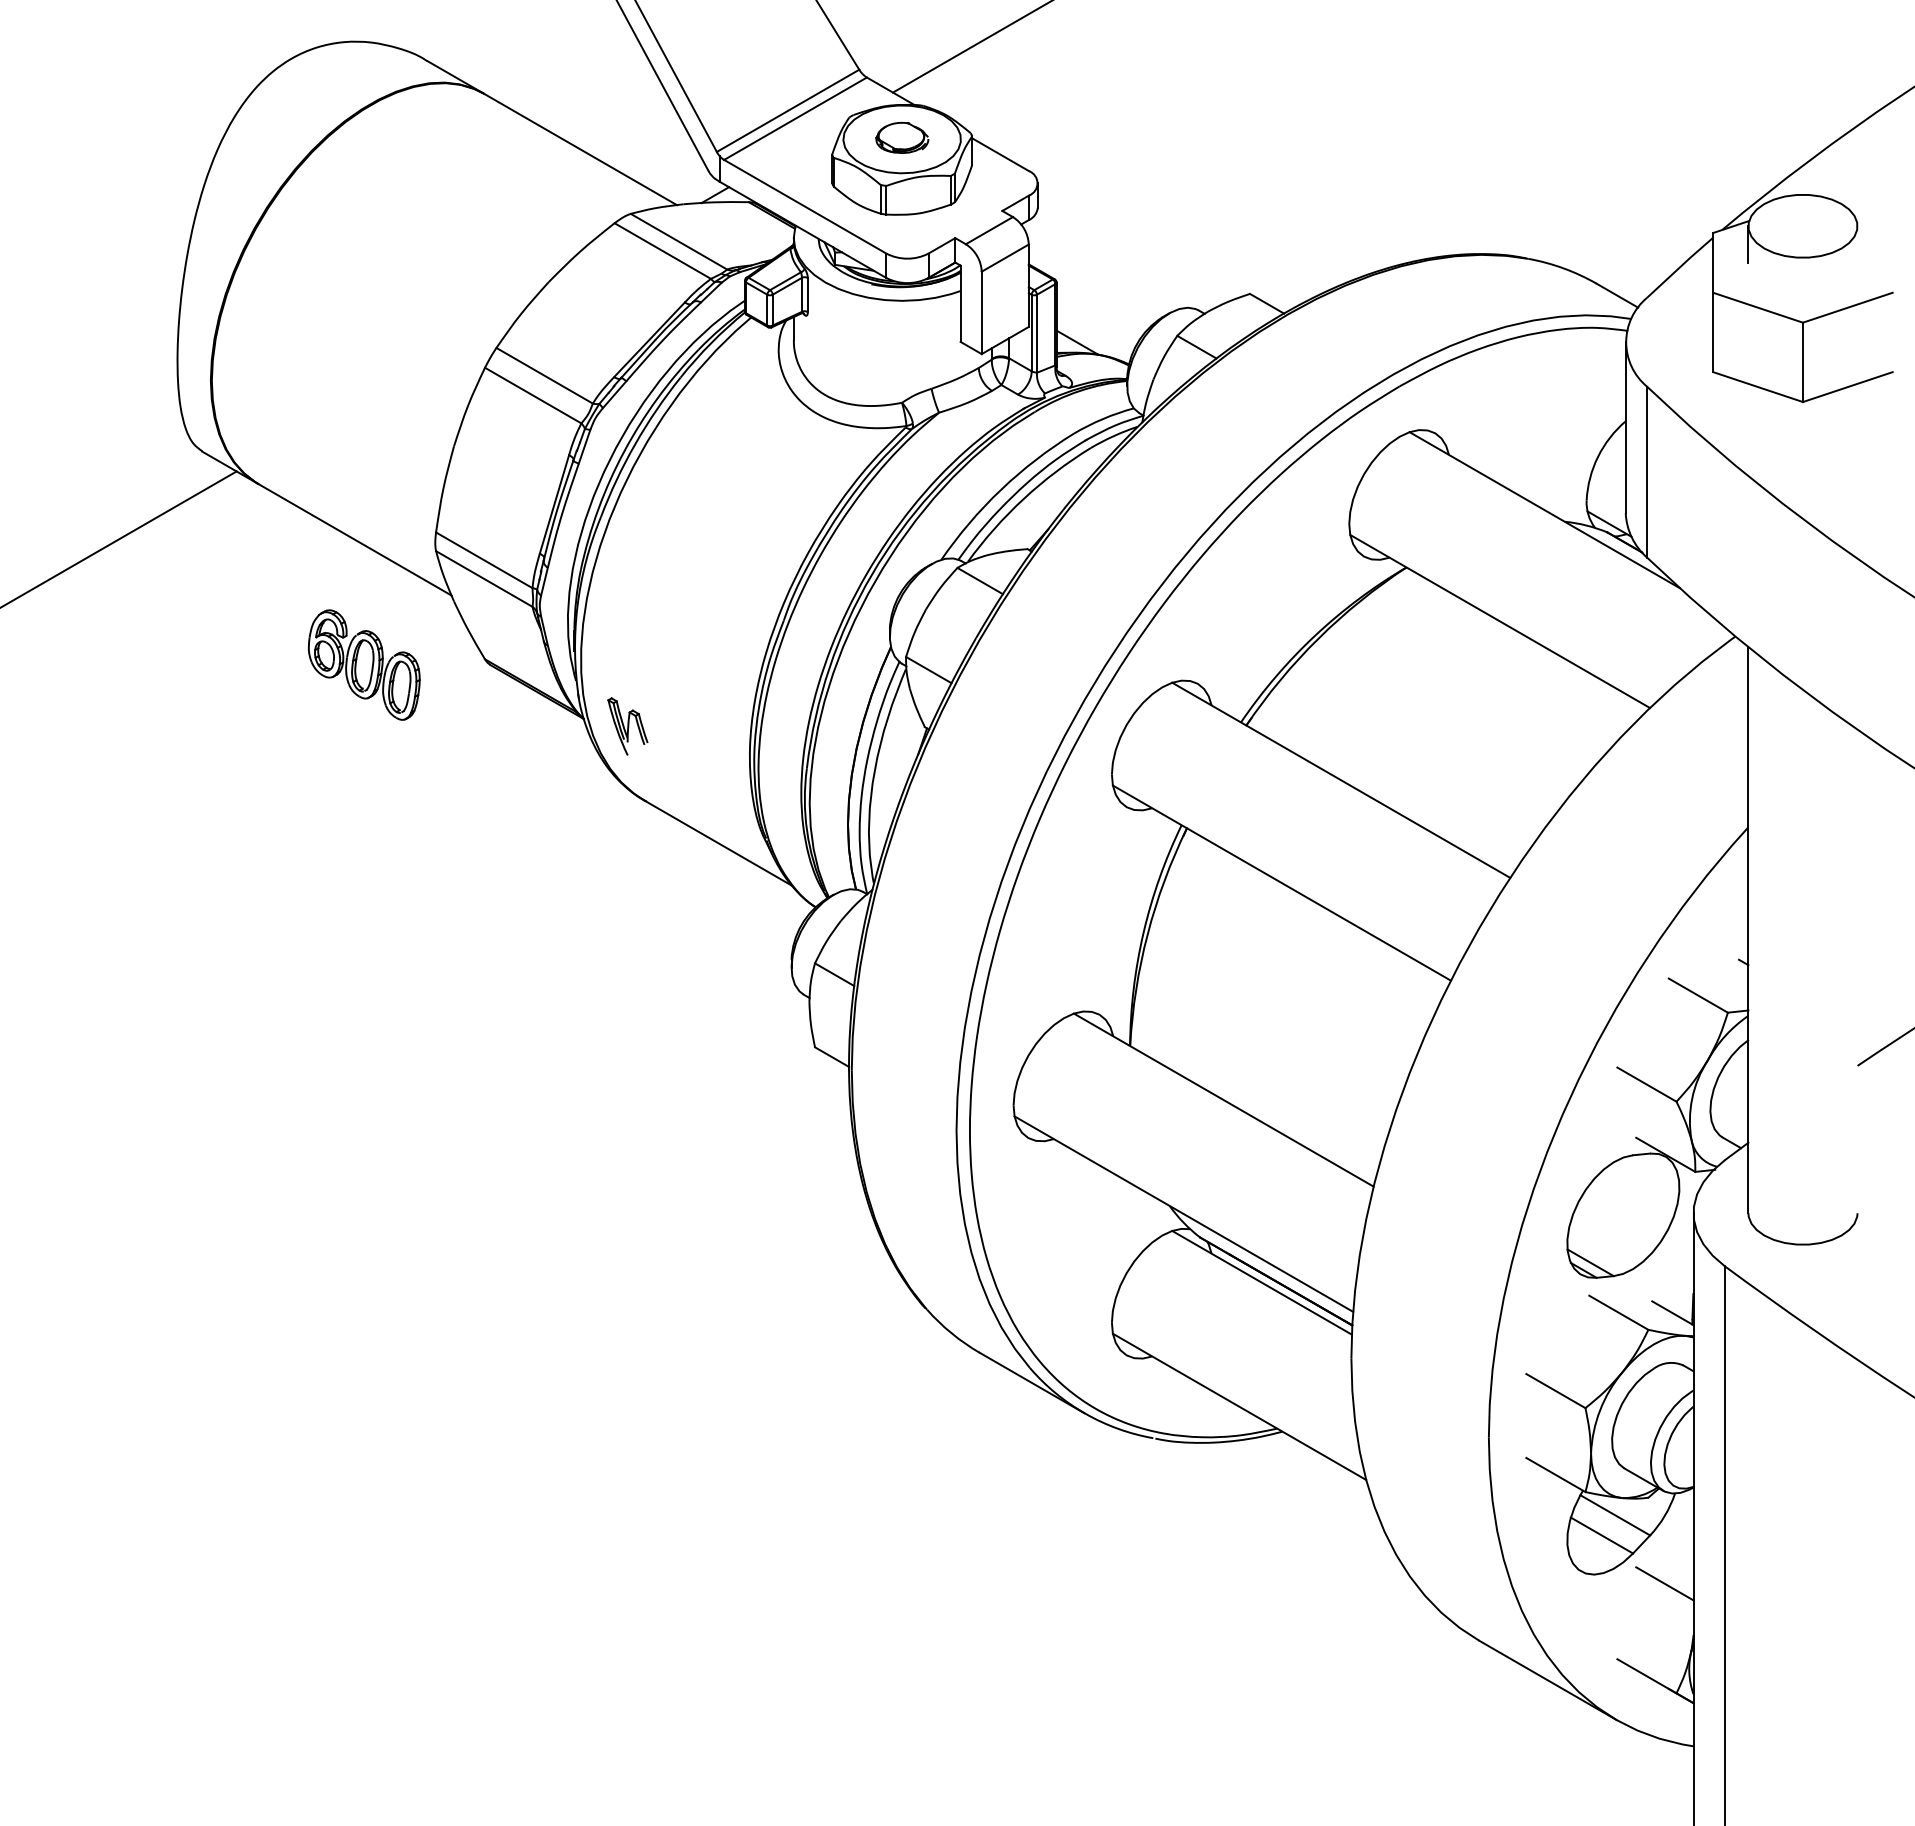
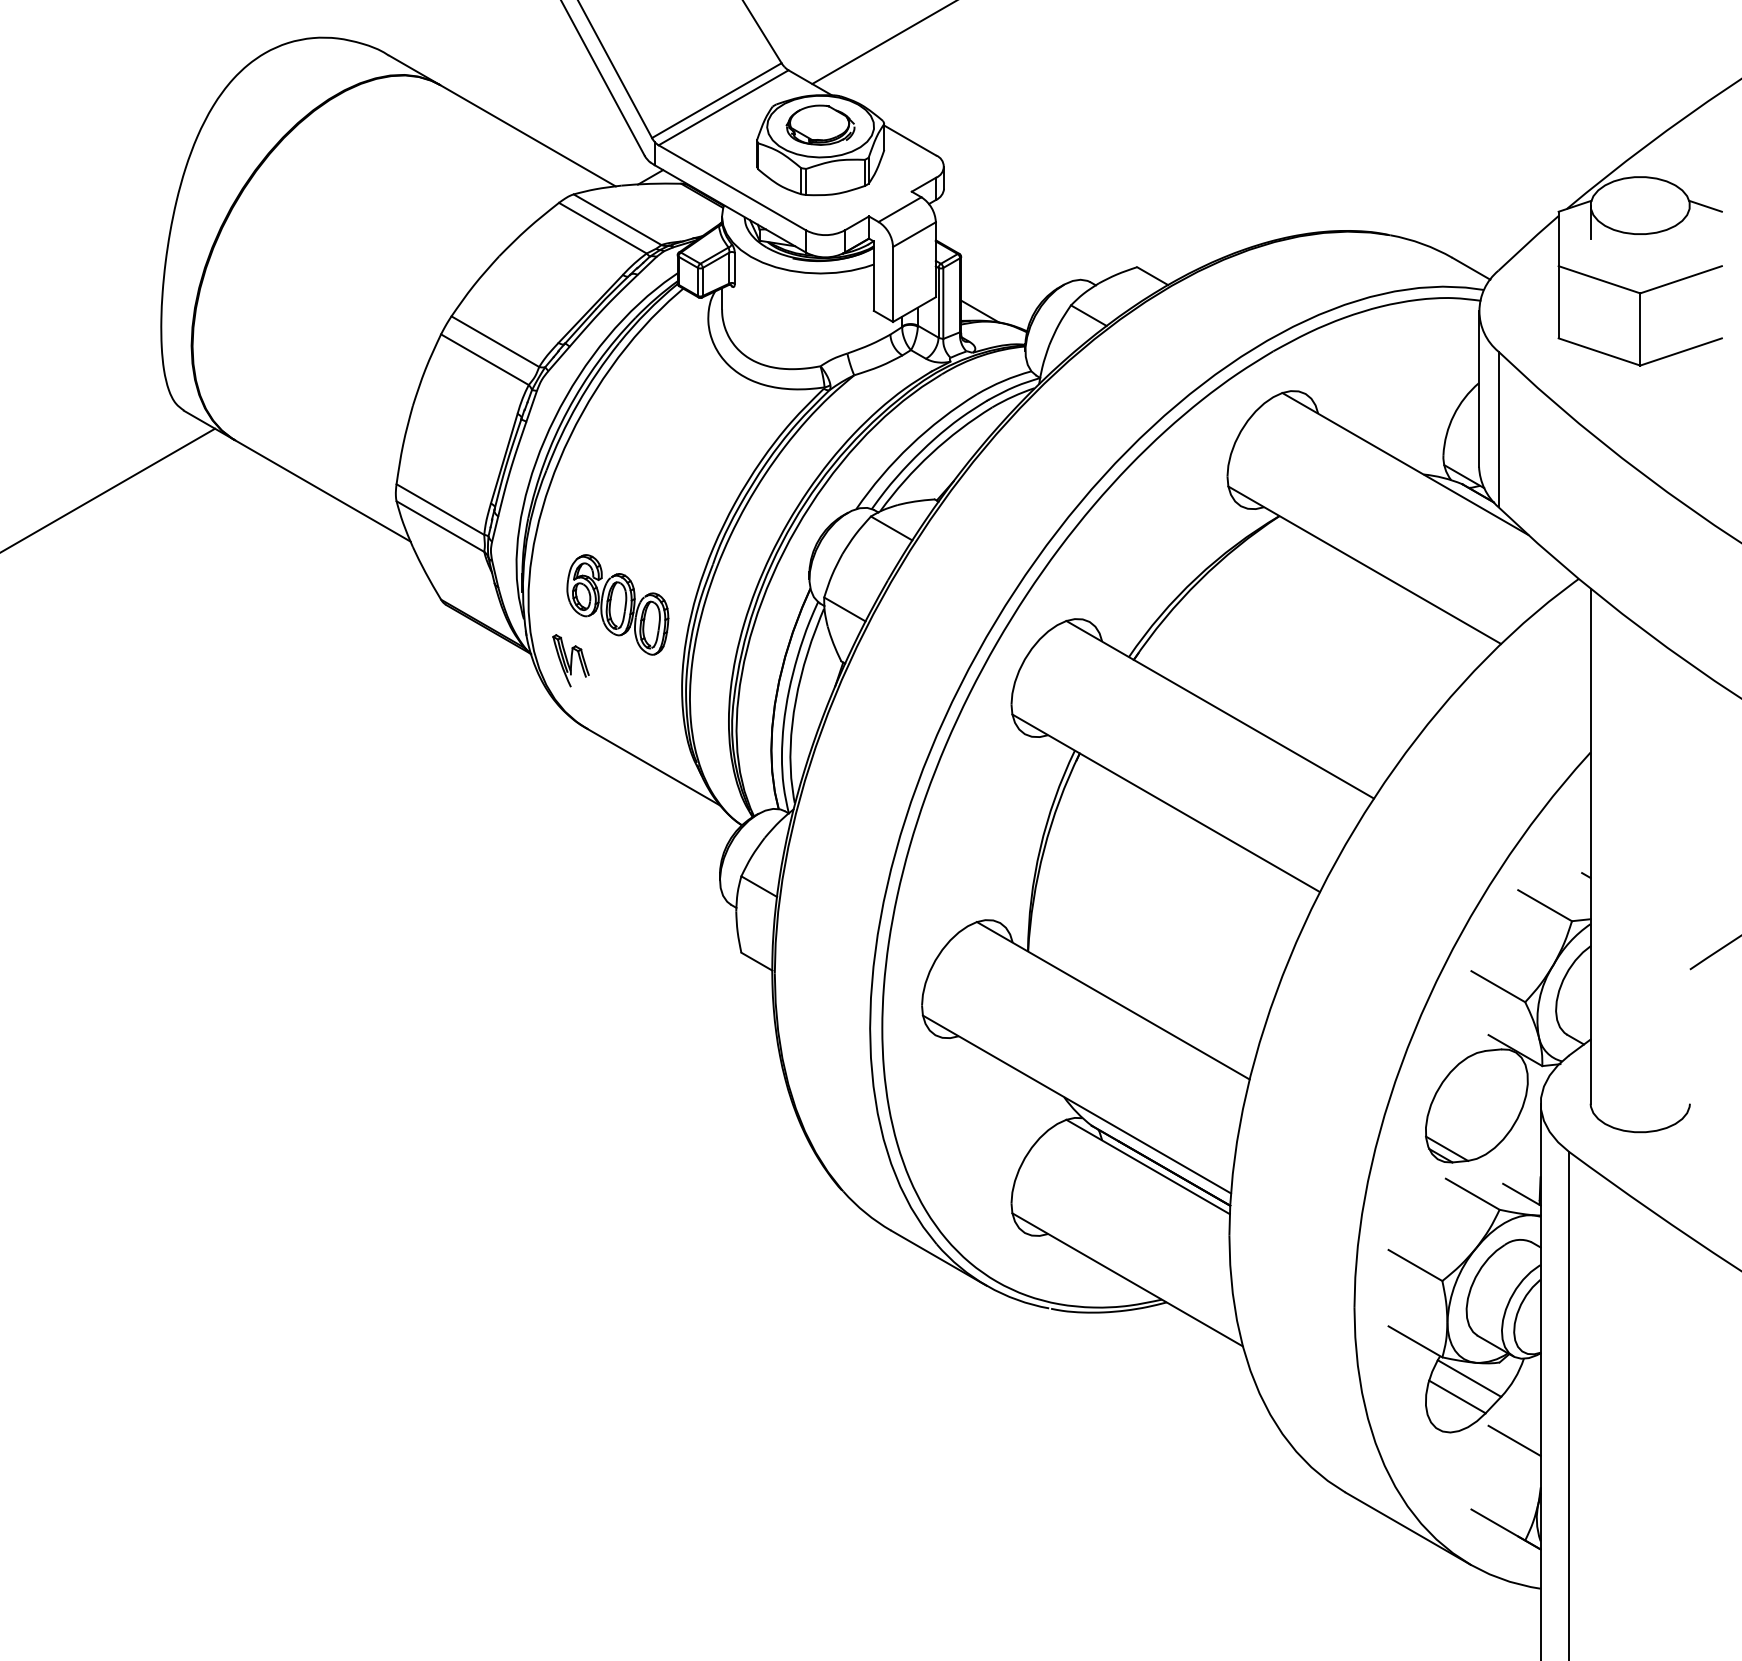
part: (902, 137) -> (820, 124), size x1.43
line: (1874, 226) -> (1705, 205), added
part: (364, 664) -> (618, 604), moved

